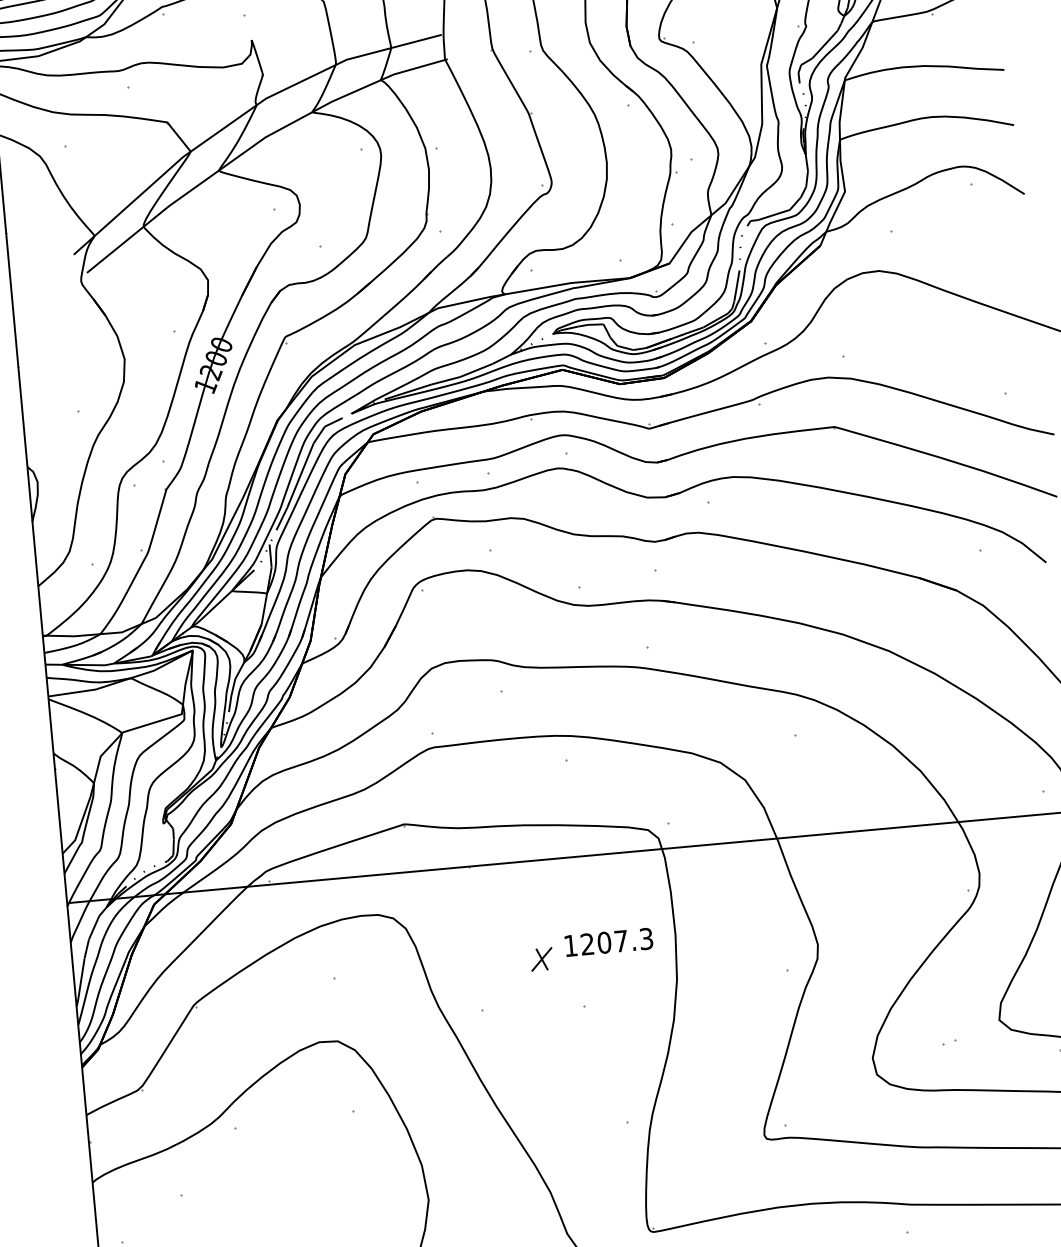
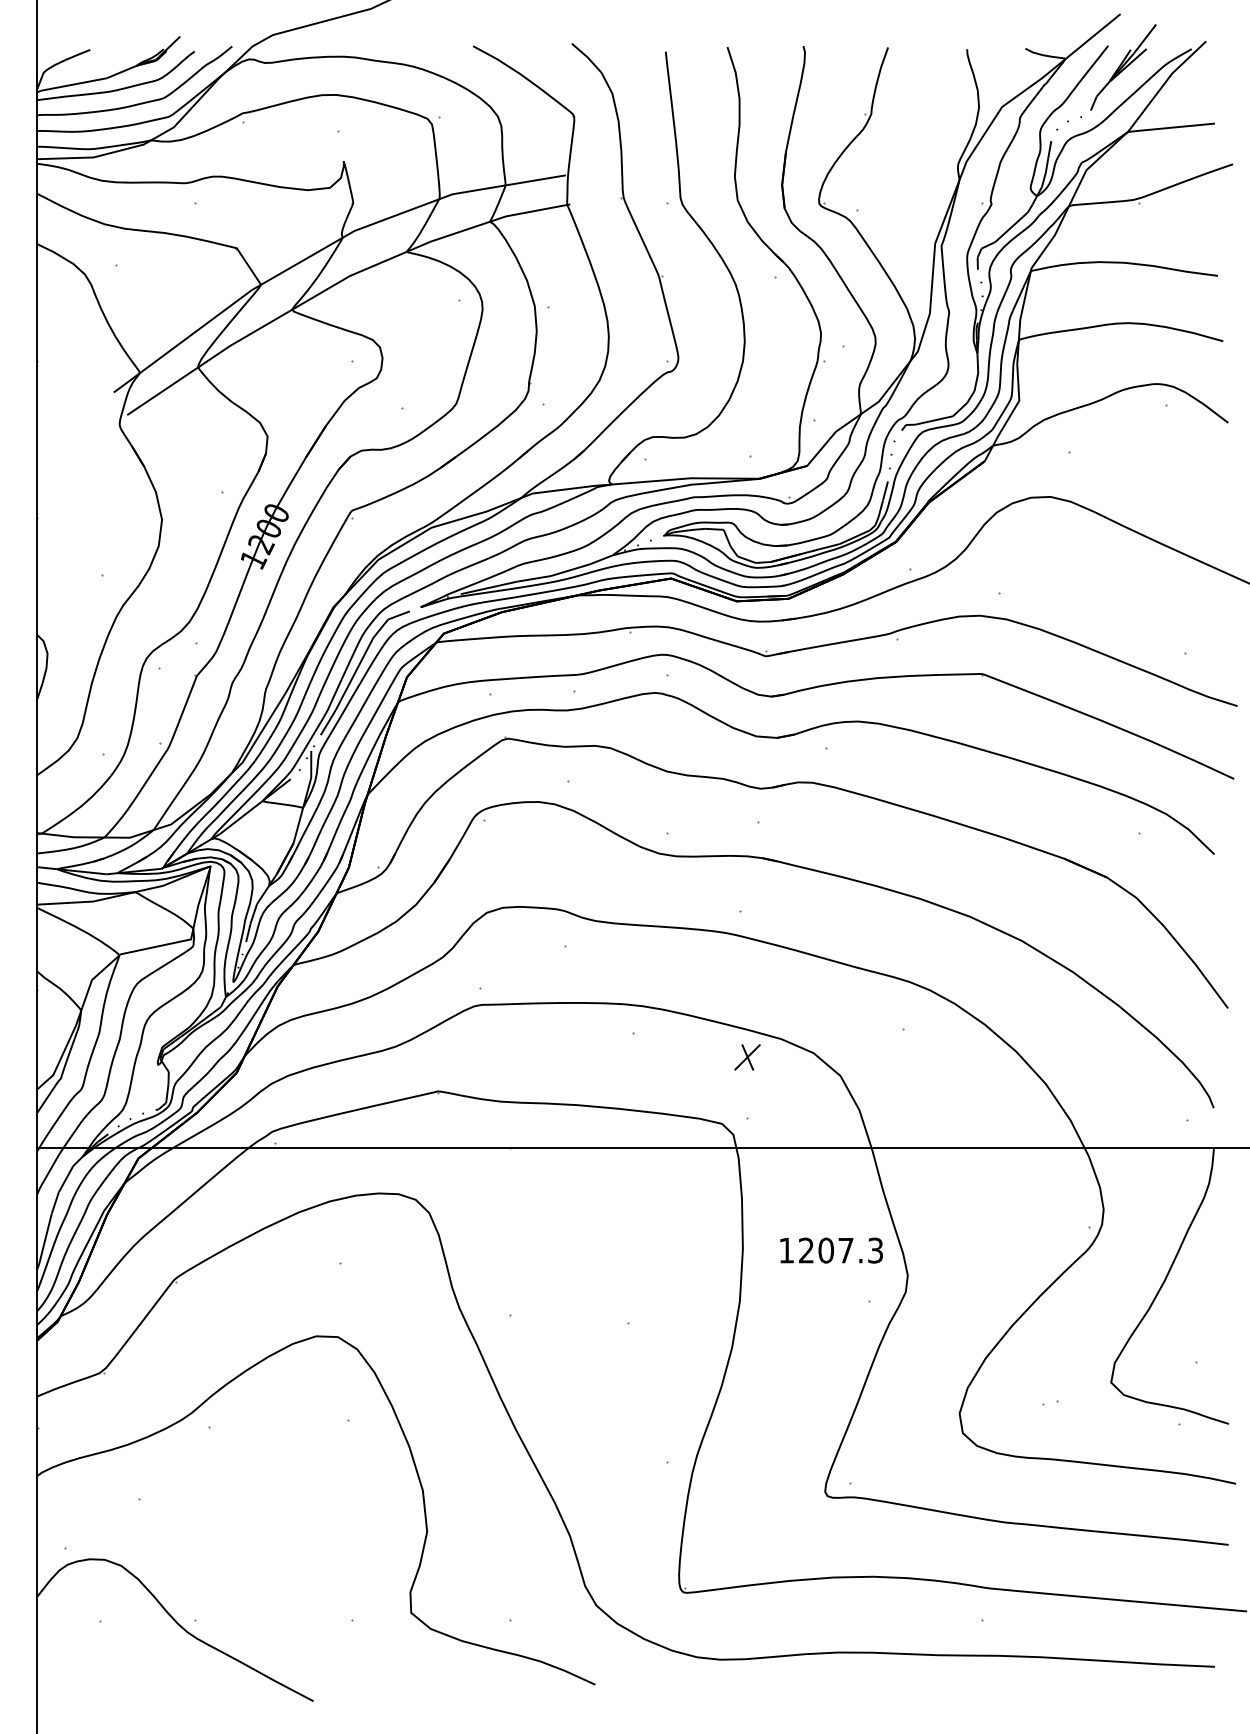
text: (608, 942) -> (831, 1250), moved
part: (541, 959) -> (747, 1057), moved

